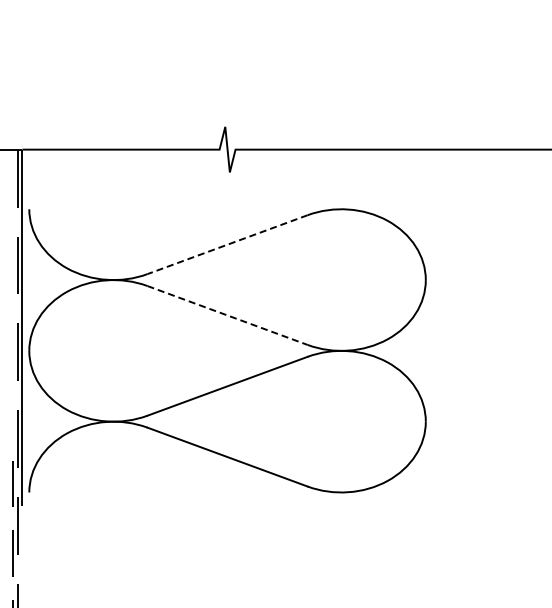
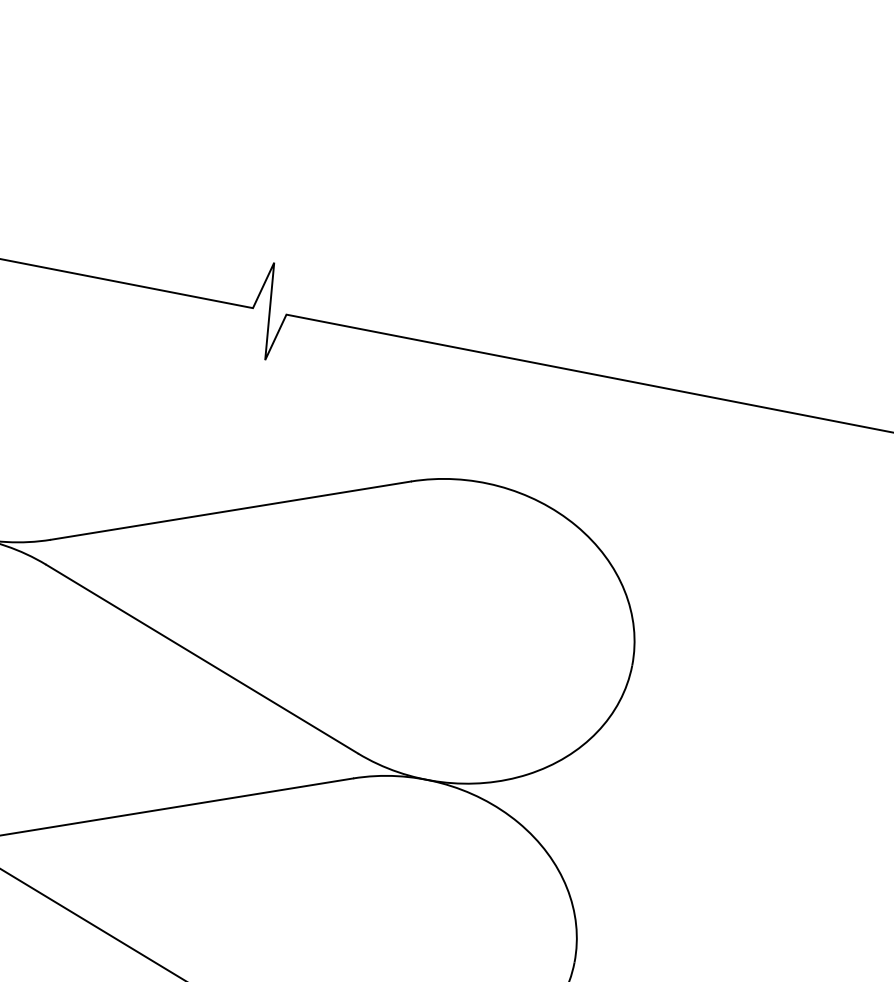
line: (227, 244) -> (230, 510), dashed -> solid
line: (228, 315) -> (204, 659), dashed -> solid

